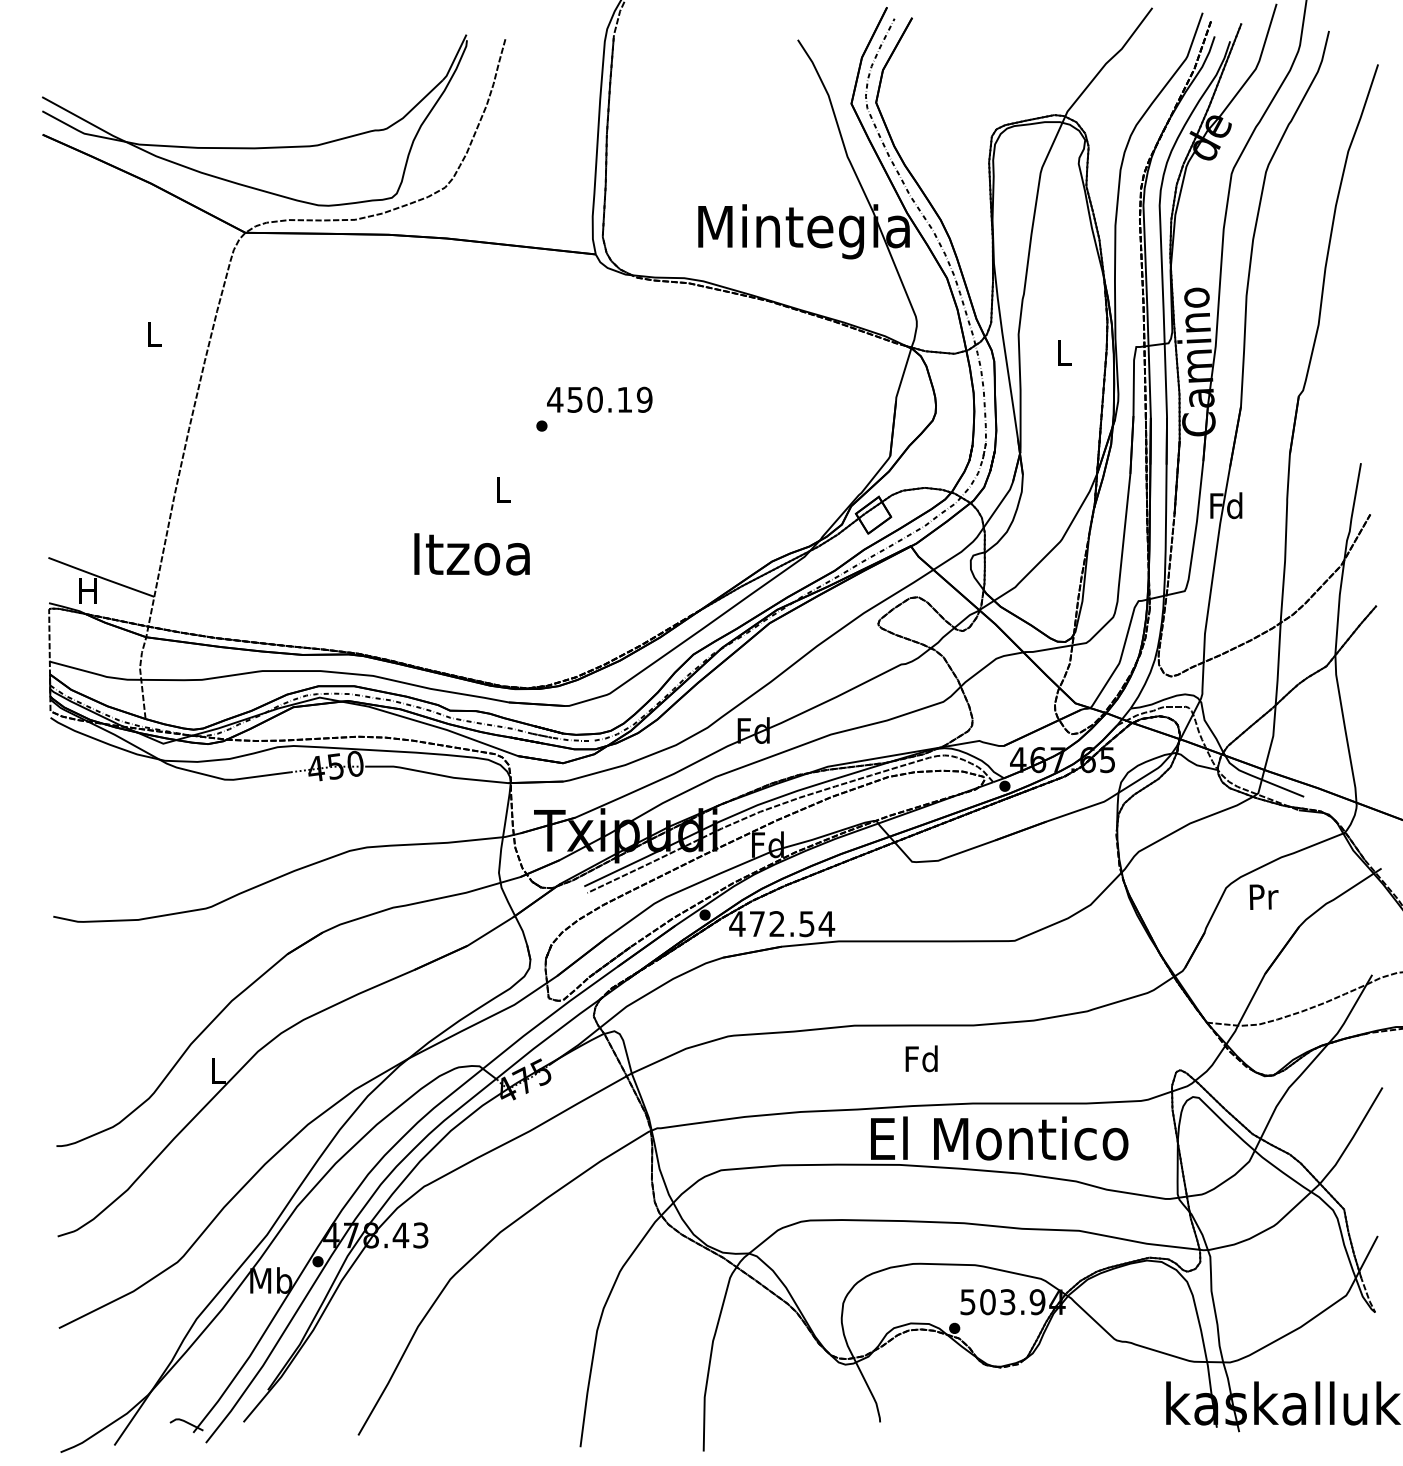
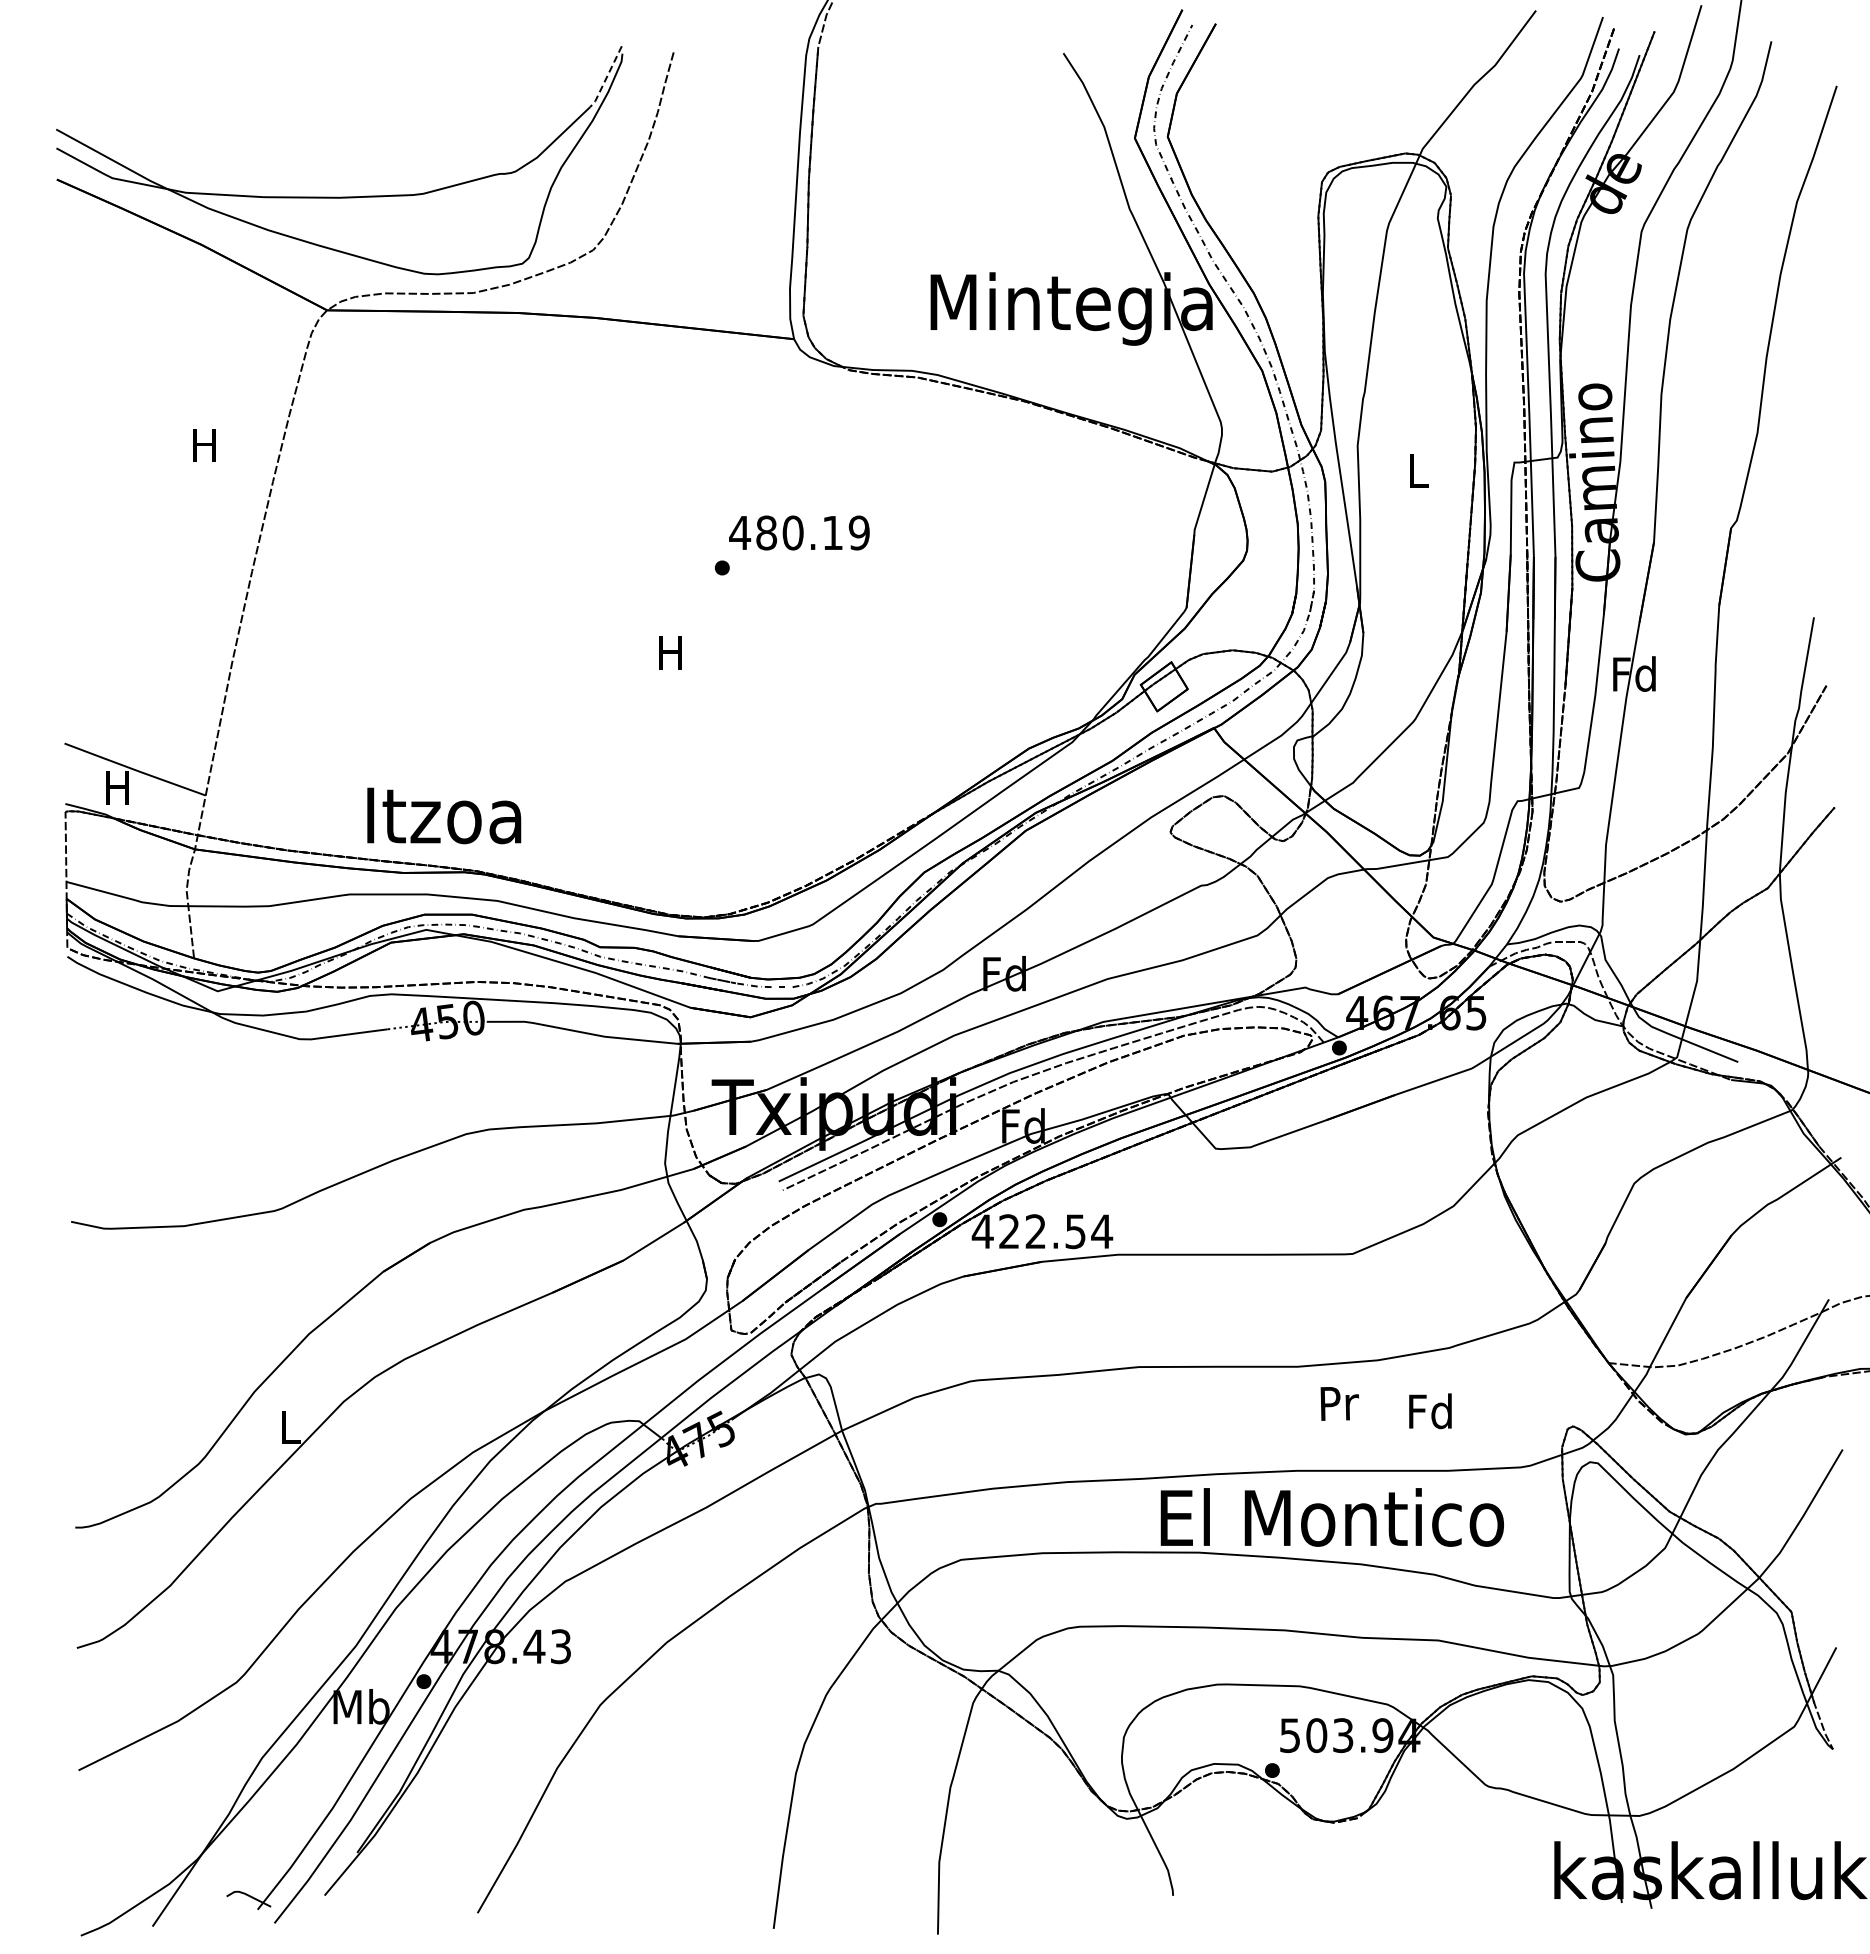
line: (455, 58) -> (606, 78), solid -> dashed
text: (153, 334) -> (204, 445), L -> H
text: (575, 399) -> (766, 532), 450.19 -> 480.19
text: (503, 489) -> (670, 652), L -> H
text: (472, 554) -> (444, 815), moved
text: (1263, 896) -> (1339, 1403), moved
text: (757, 923) -> (1009, 1231), 472.54 -> 422.54
text: (921, 1059) -> (1430, 1411), moved

